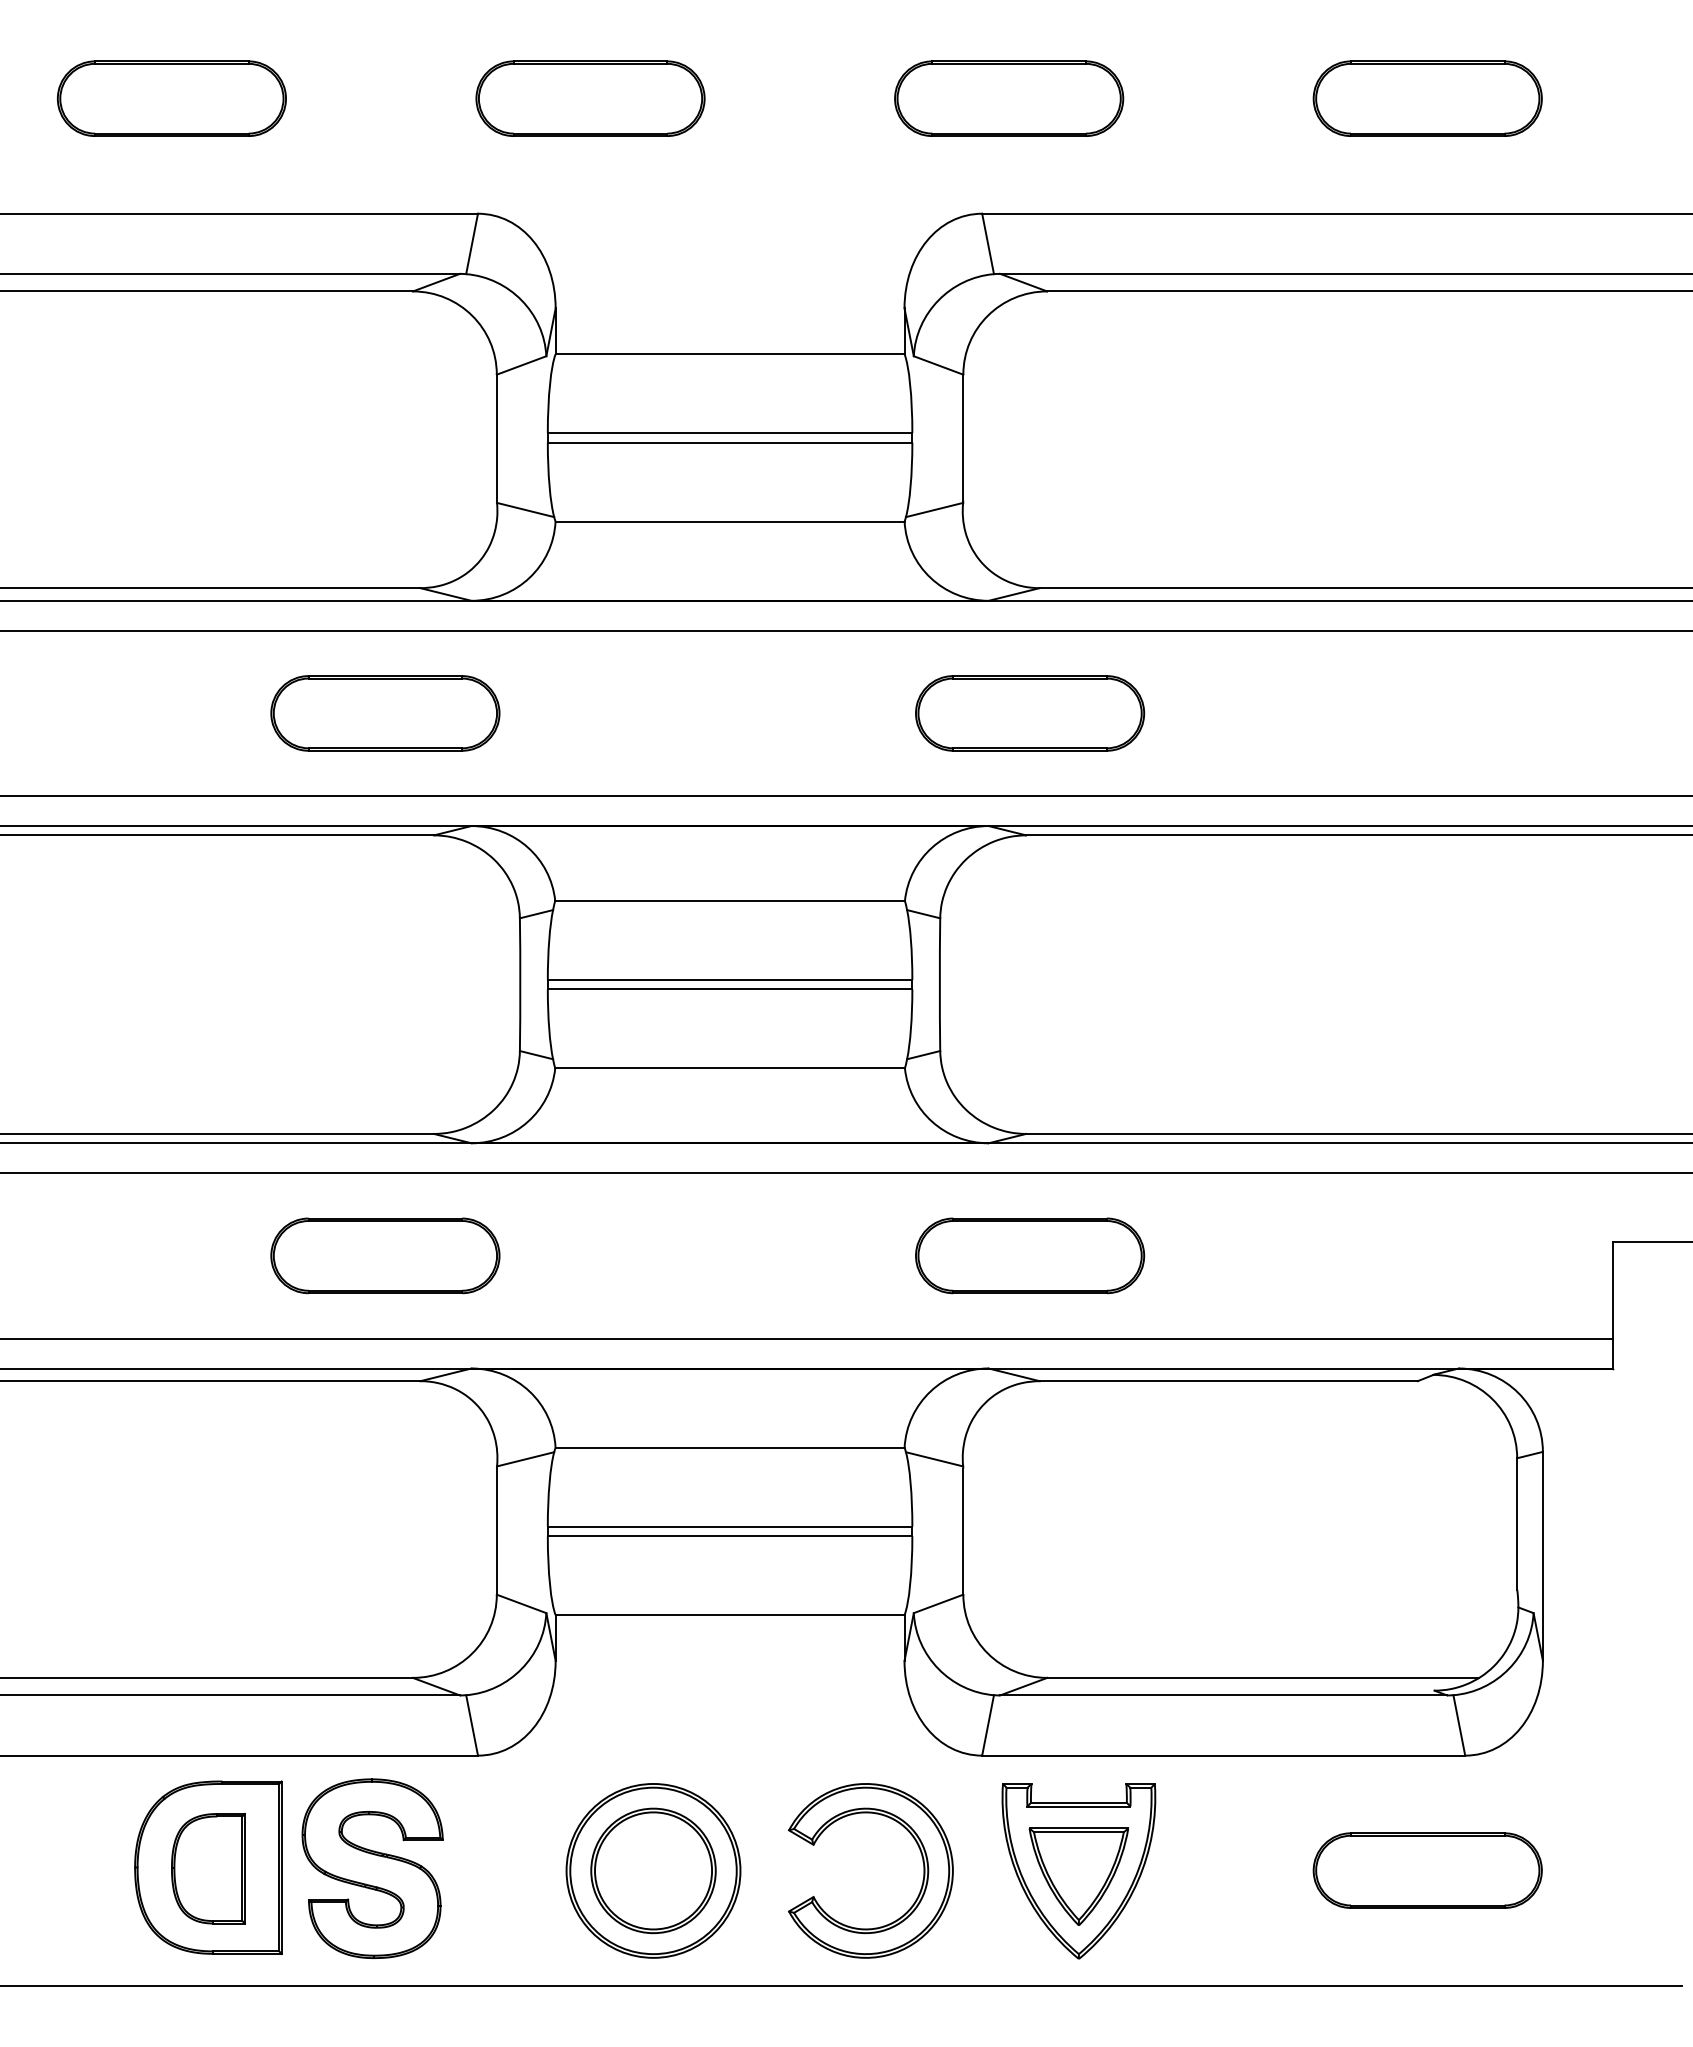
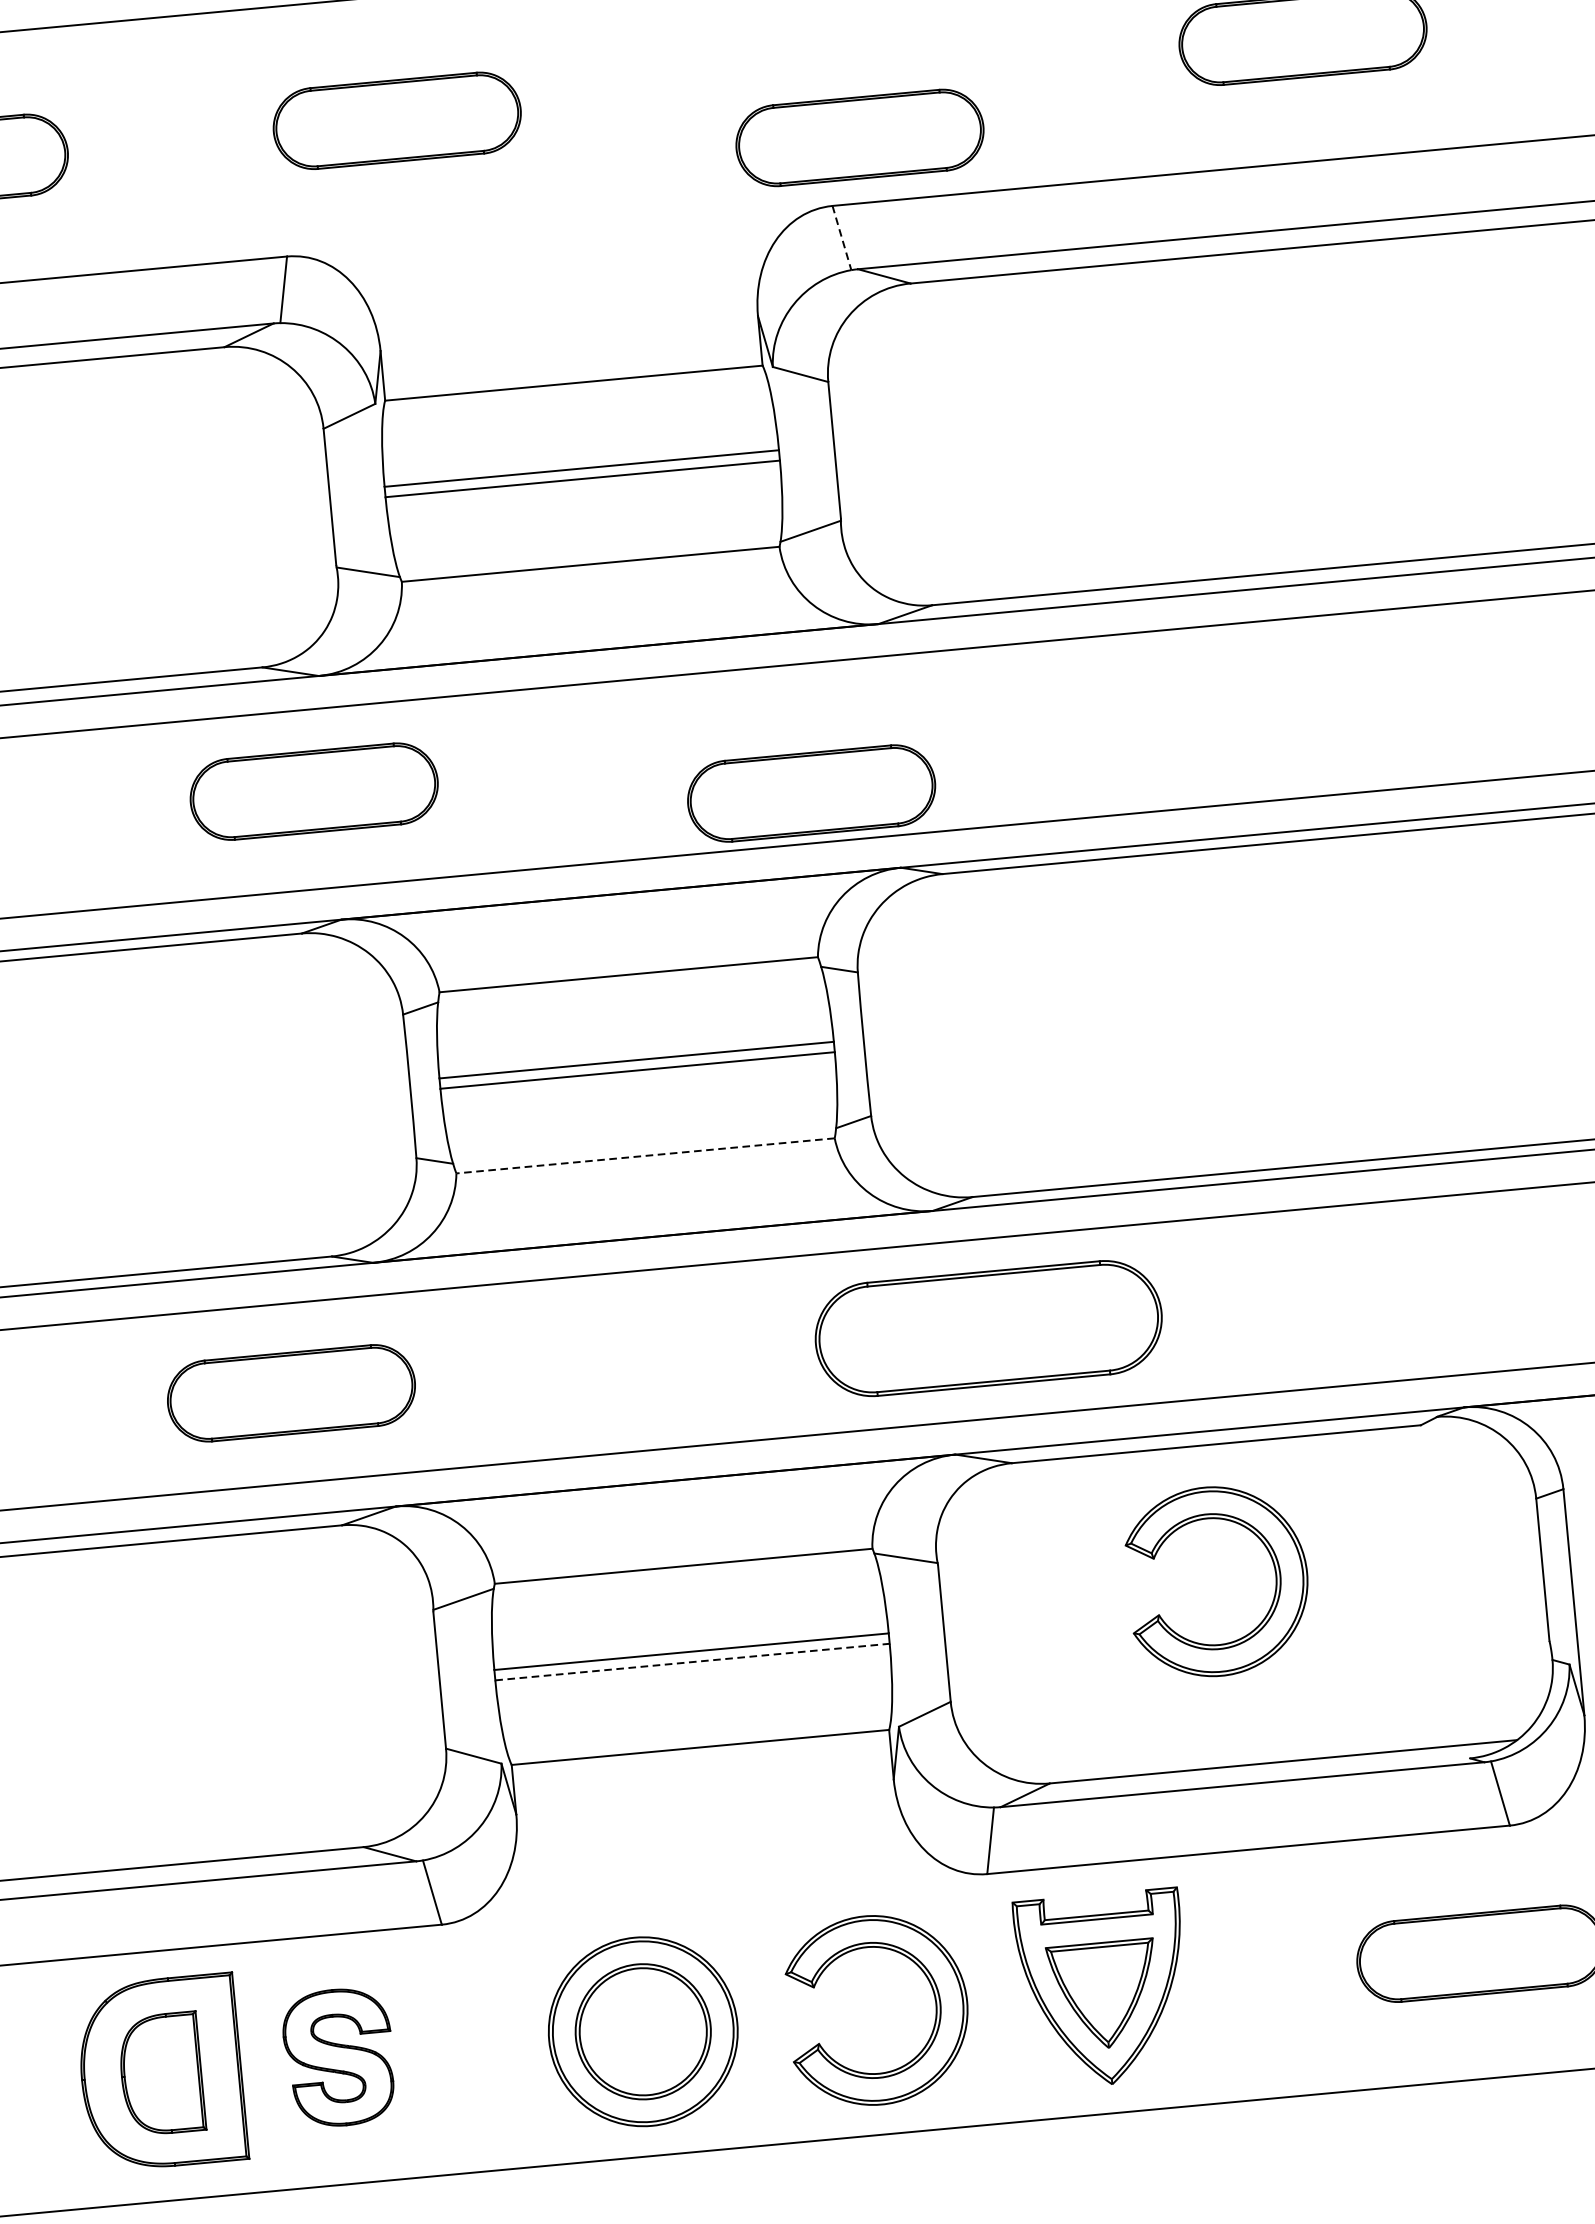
part: (1009, 98) -> (860, 137), moved
line: (988, 243) -> (842, 237), solid -> dashed
part: (385, 713) -> (314, 791), moved
part: (1030, 713) -> (812, 793), moved
line: (730, 1068) -> (646, 1155), solid -> dashed
part: (1030, 1255) -> (989, 1328), size x1.4
part: (1270, 1497) -> (1273, 1565), added
line: (730, 1536) -> (692, 1662), solid -> dashed
part: (372, 1868) -> (339, 2057), size x0.7

